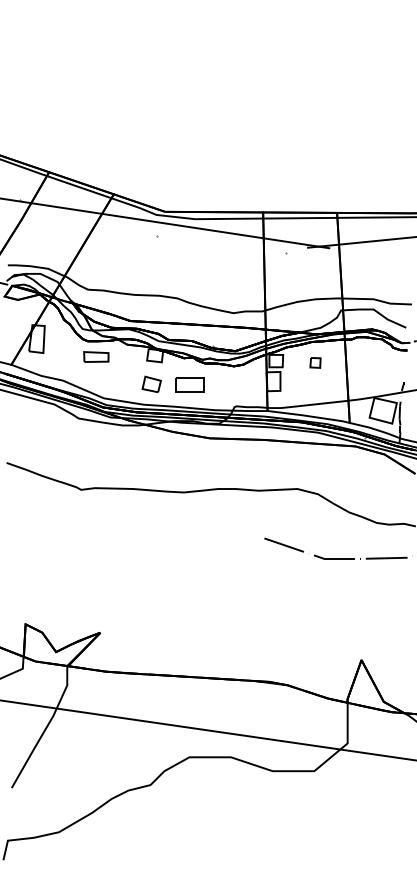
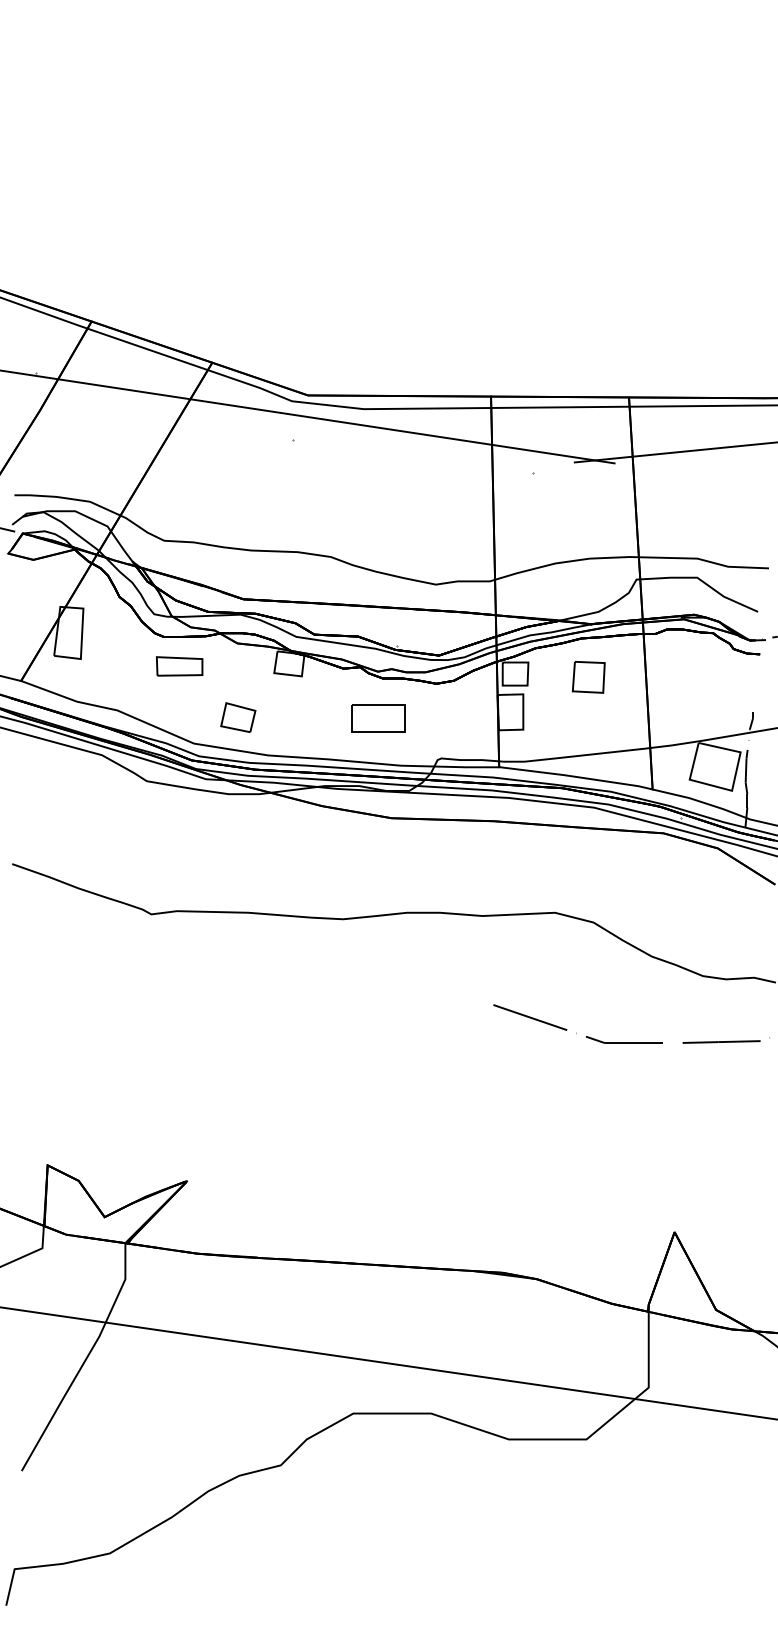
part: (315, 362) -> (588, 676), size x1.67
part: (151, 383) -> (237, 715), moved
part: (189, 384) -> (377, 717), moved

